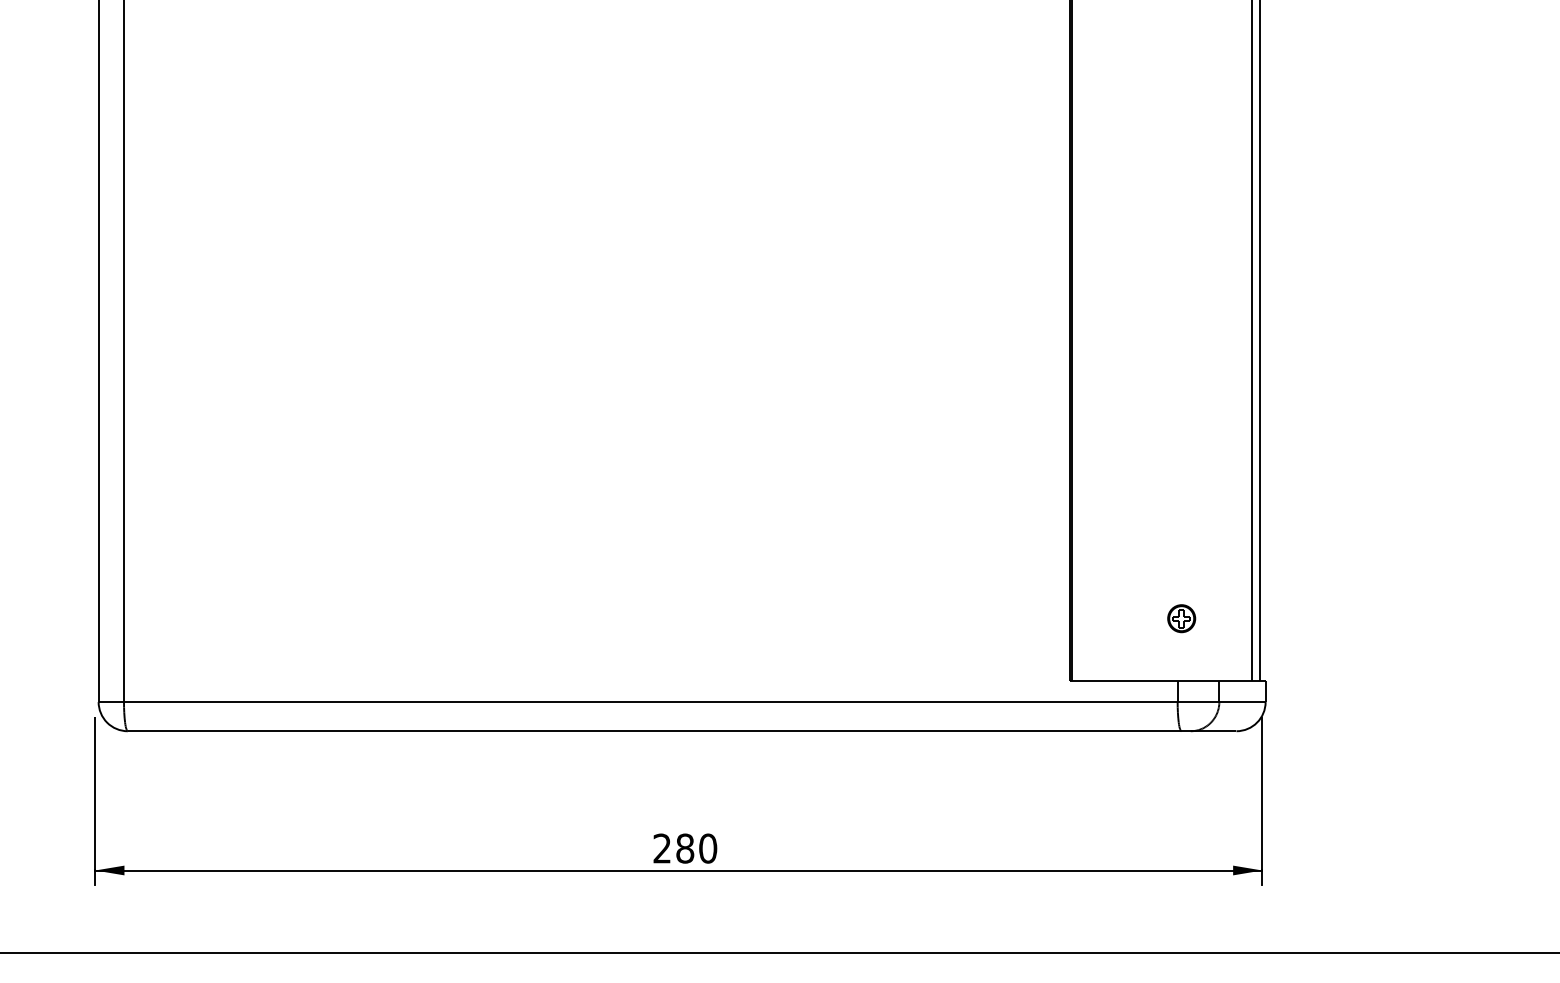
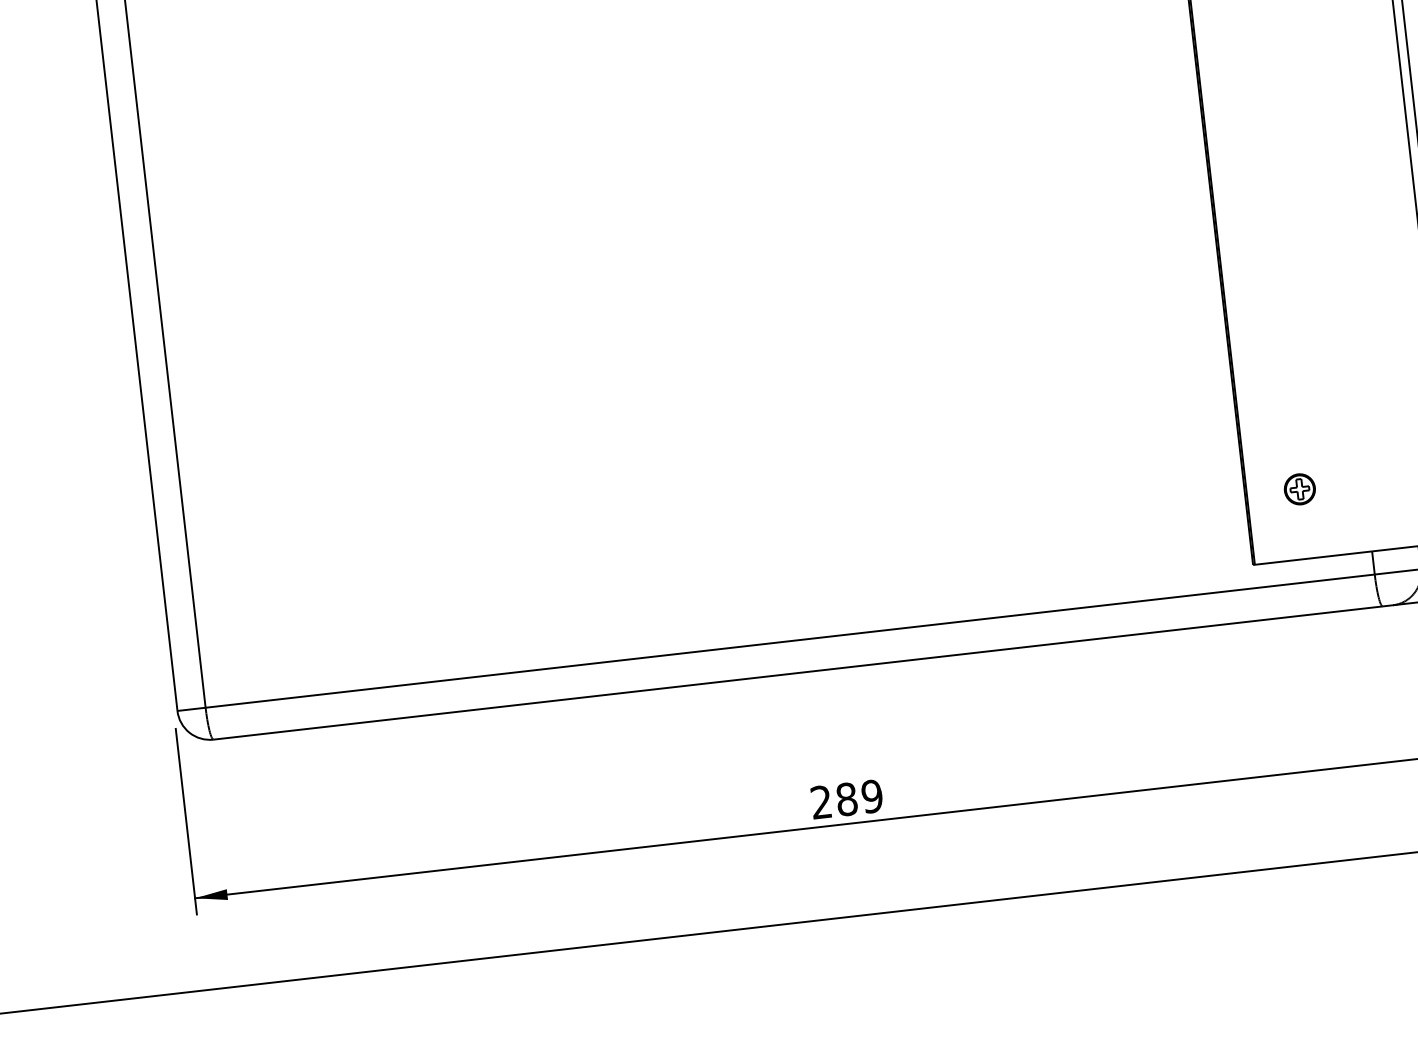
part: (1181, 618) -> (1299, 489), moved
text: (708, 848) -> (872, 796), 280 -> 289

